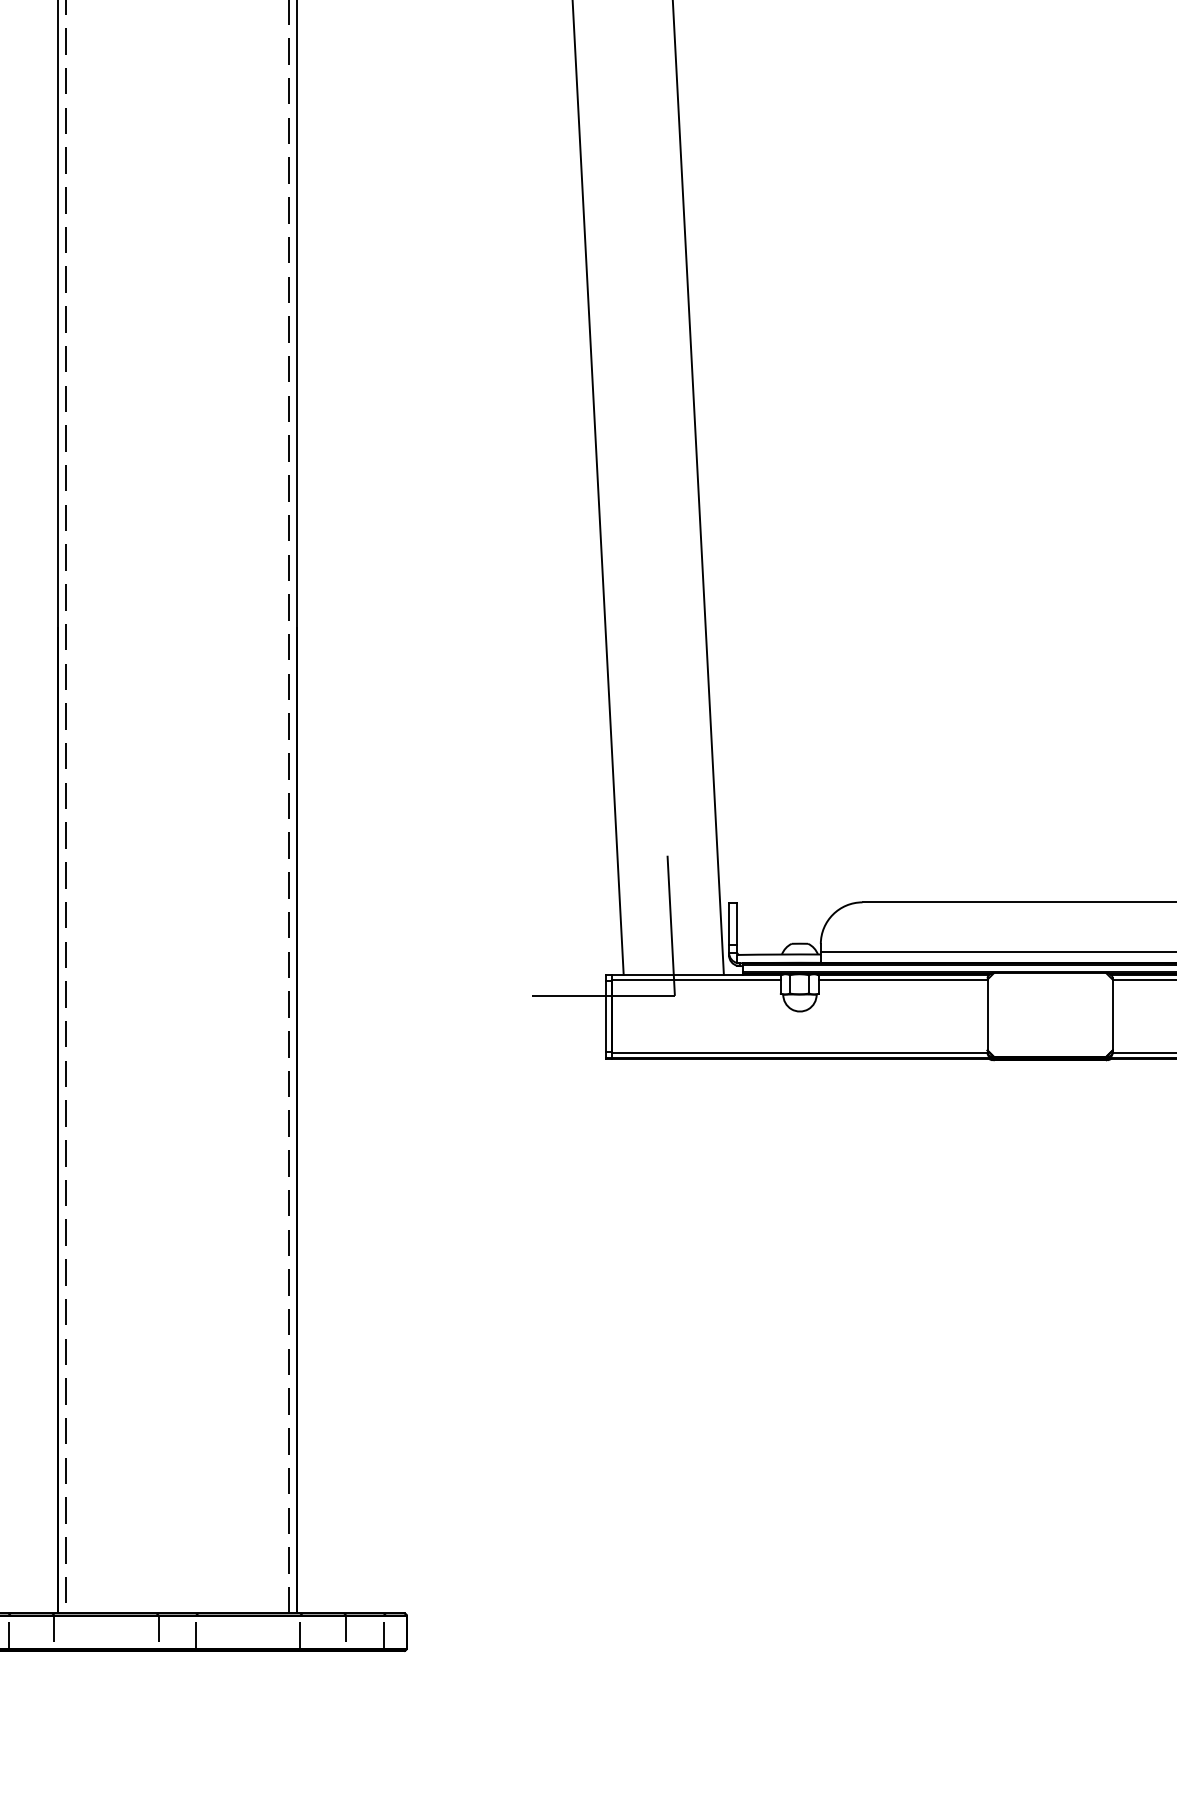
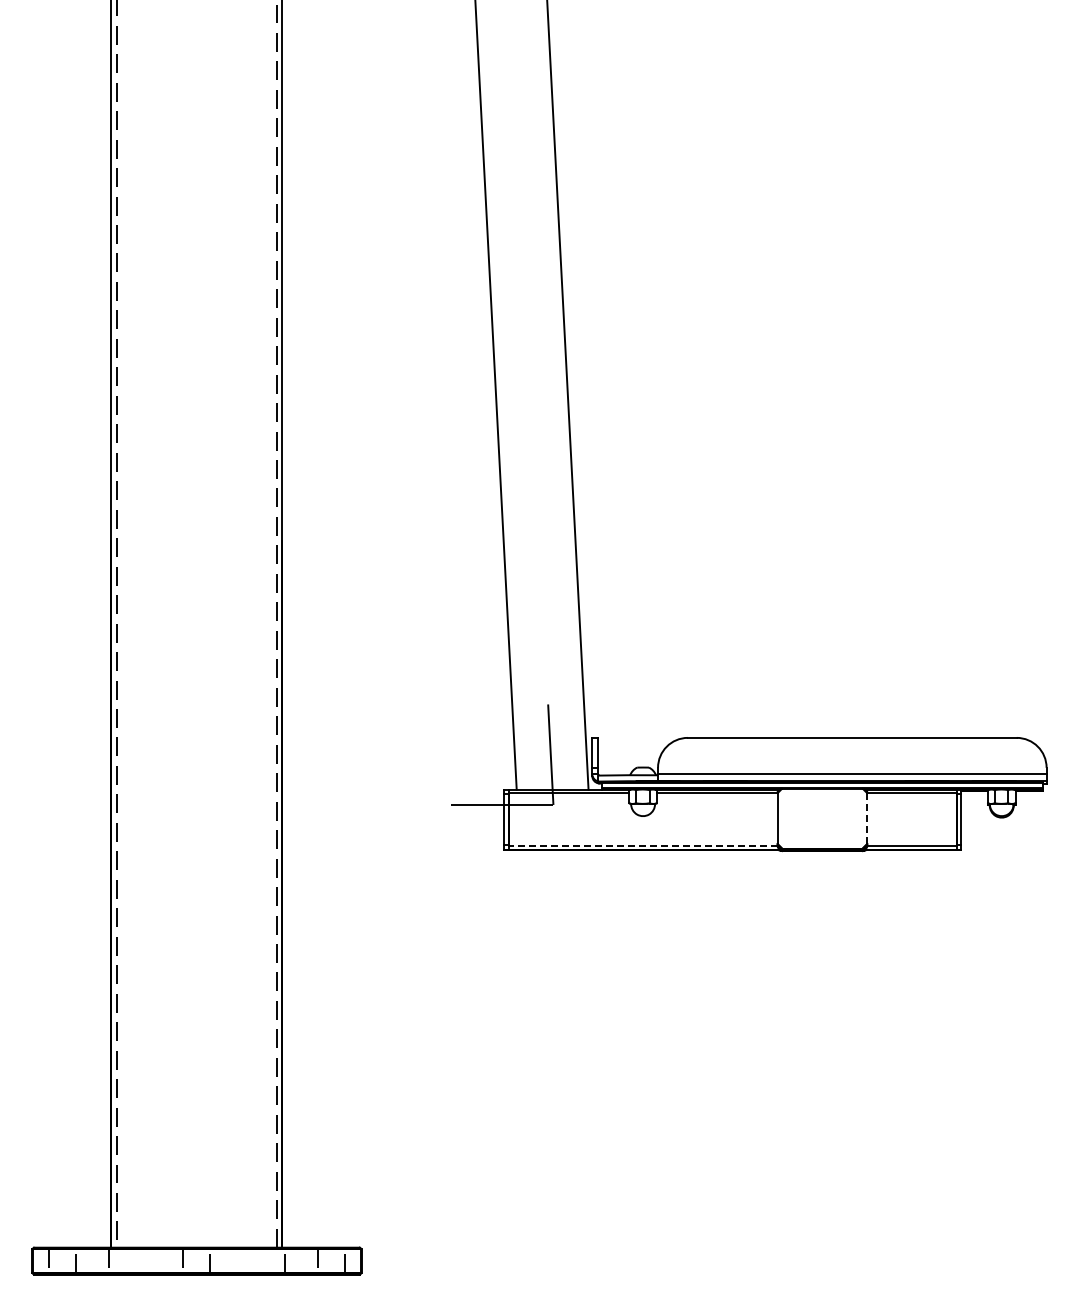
line: (1112, 1014) -> (867, 818), solid -> dashed
line: (800, 1052) -> (643, 845), solid -> dashed

